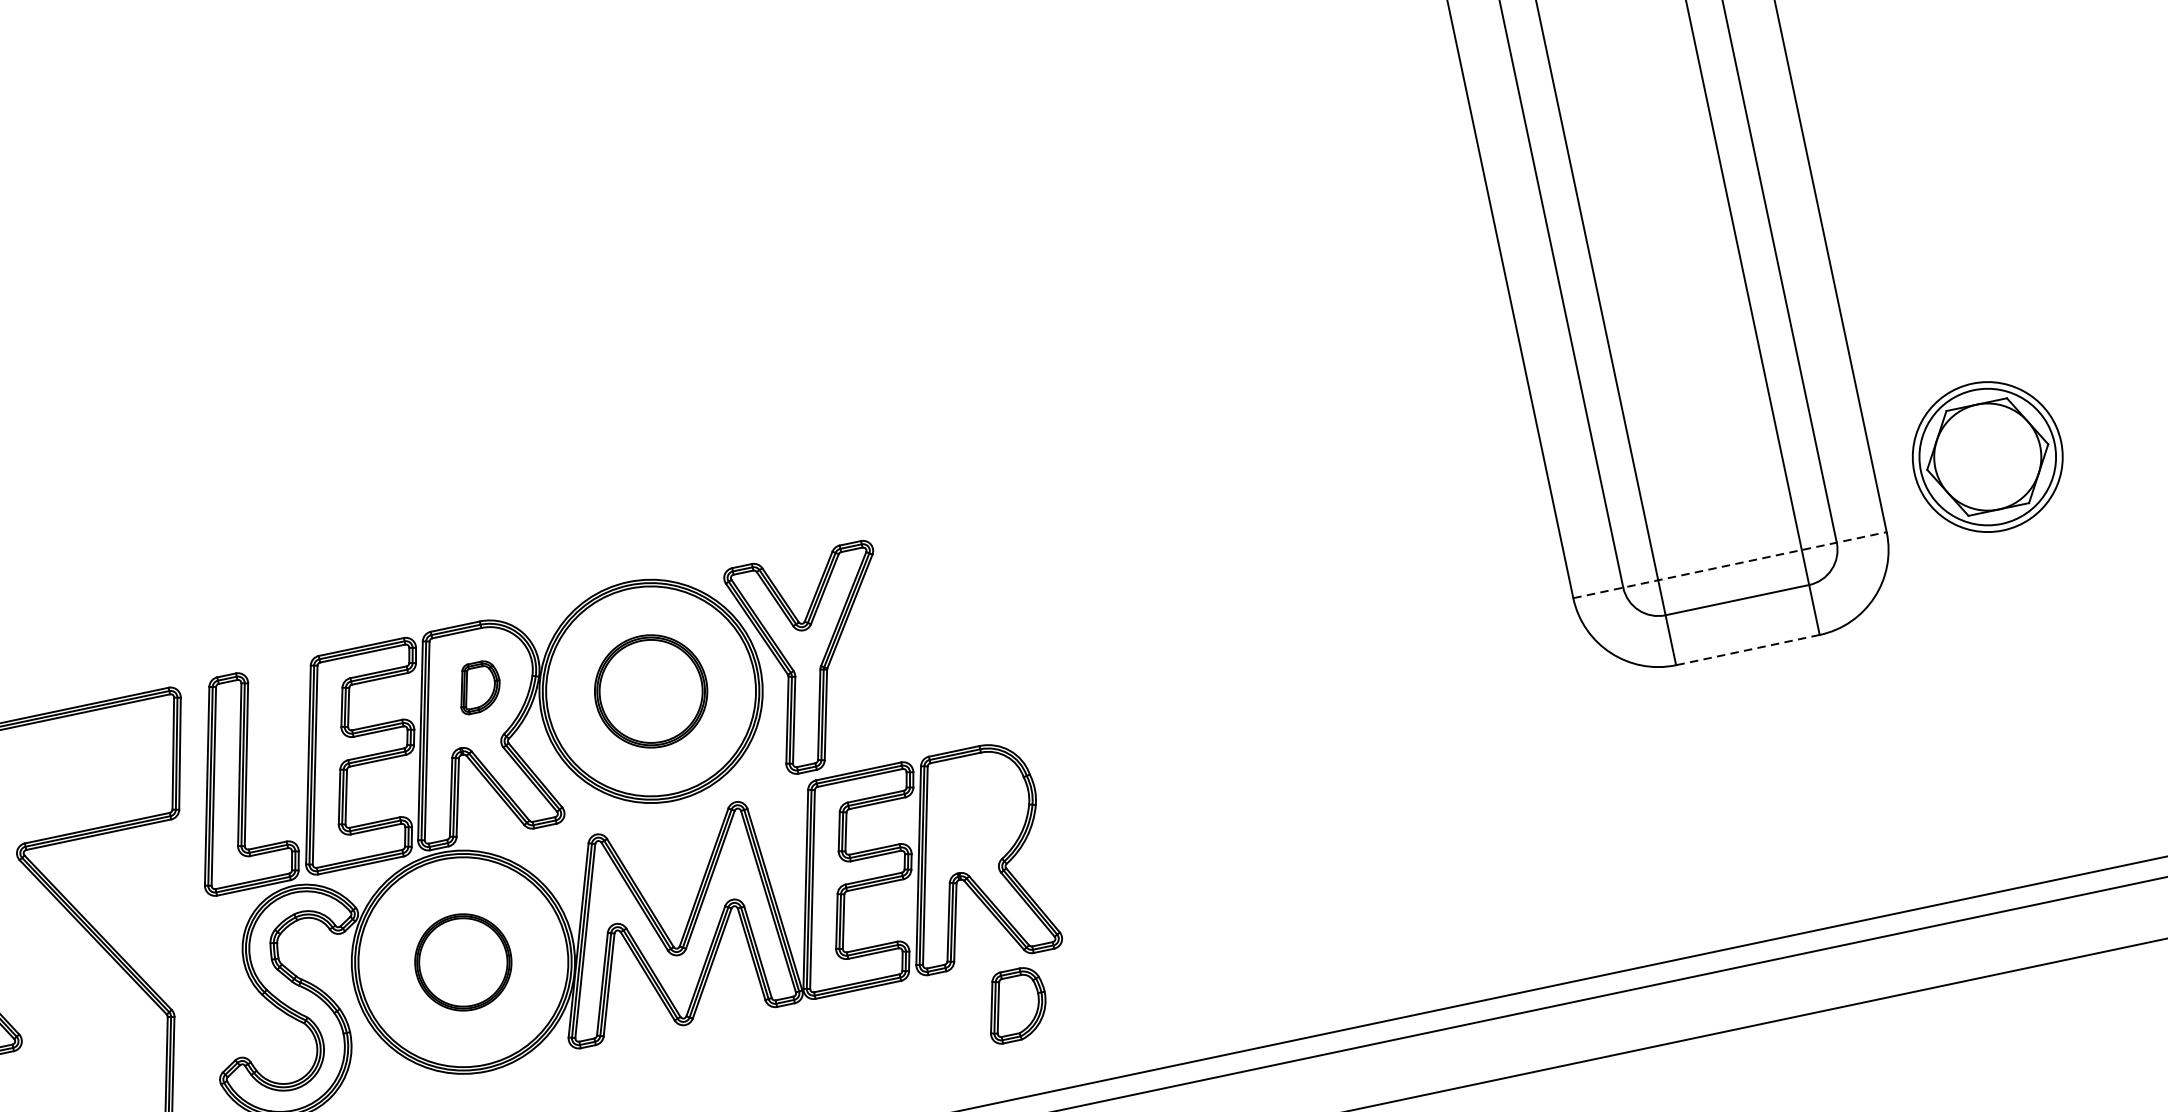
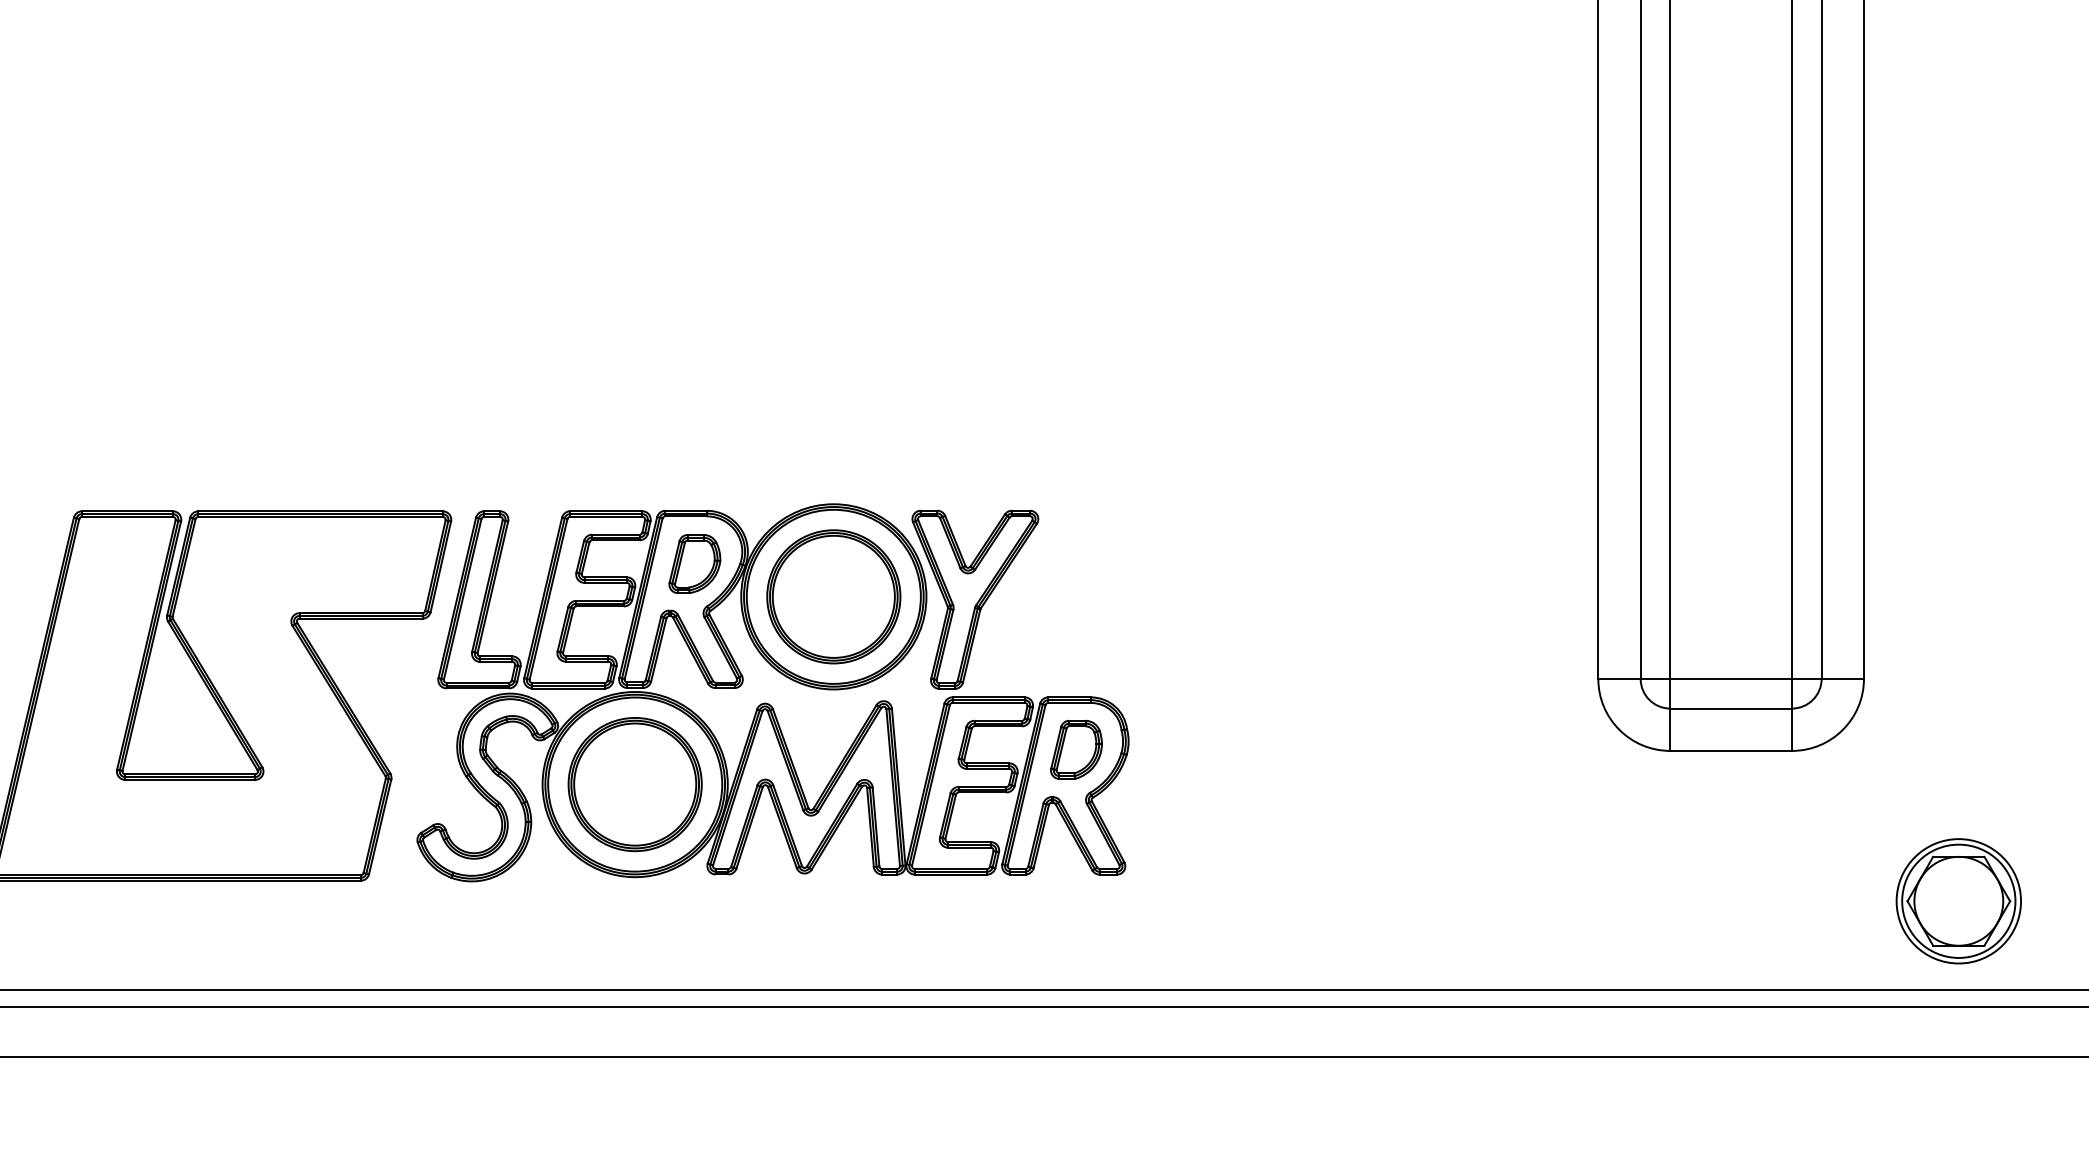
part: (1987, 457) -> (1958, 901), moved
line: (1730, 564) -> (1731, 678), dashed -> solid
line: (1748, 649) -> (1731, 750), dashed -> solid
part: (478, 686) -> (694, 563), size x1.43
part: (650, 691) -> (833, 596), size x1.43
part: (462, 962) -> (634, 784), size x1.67
part: (1016, 1004) -> (1076, 749), moved

